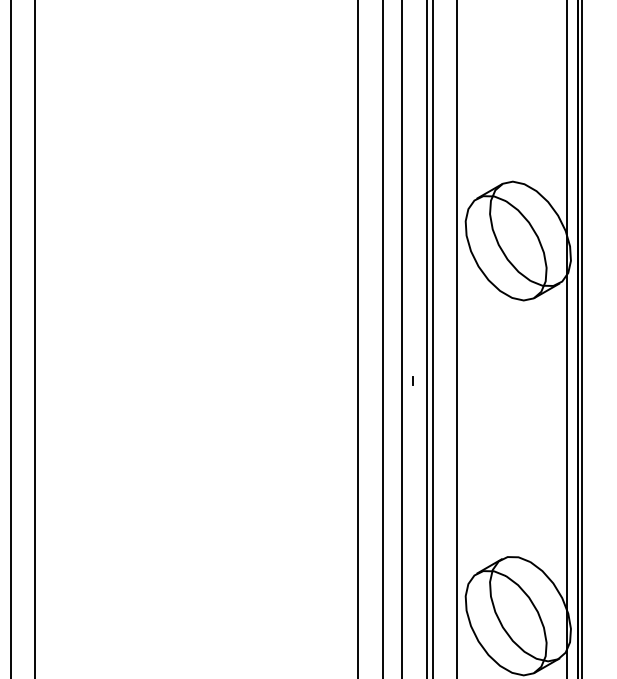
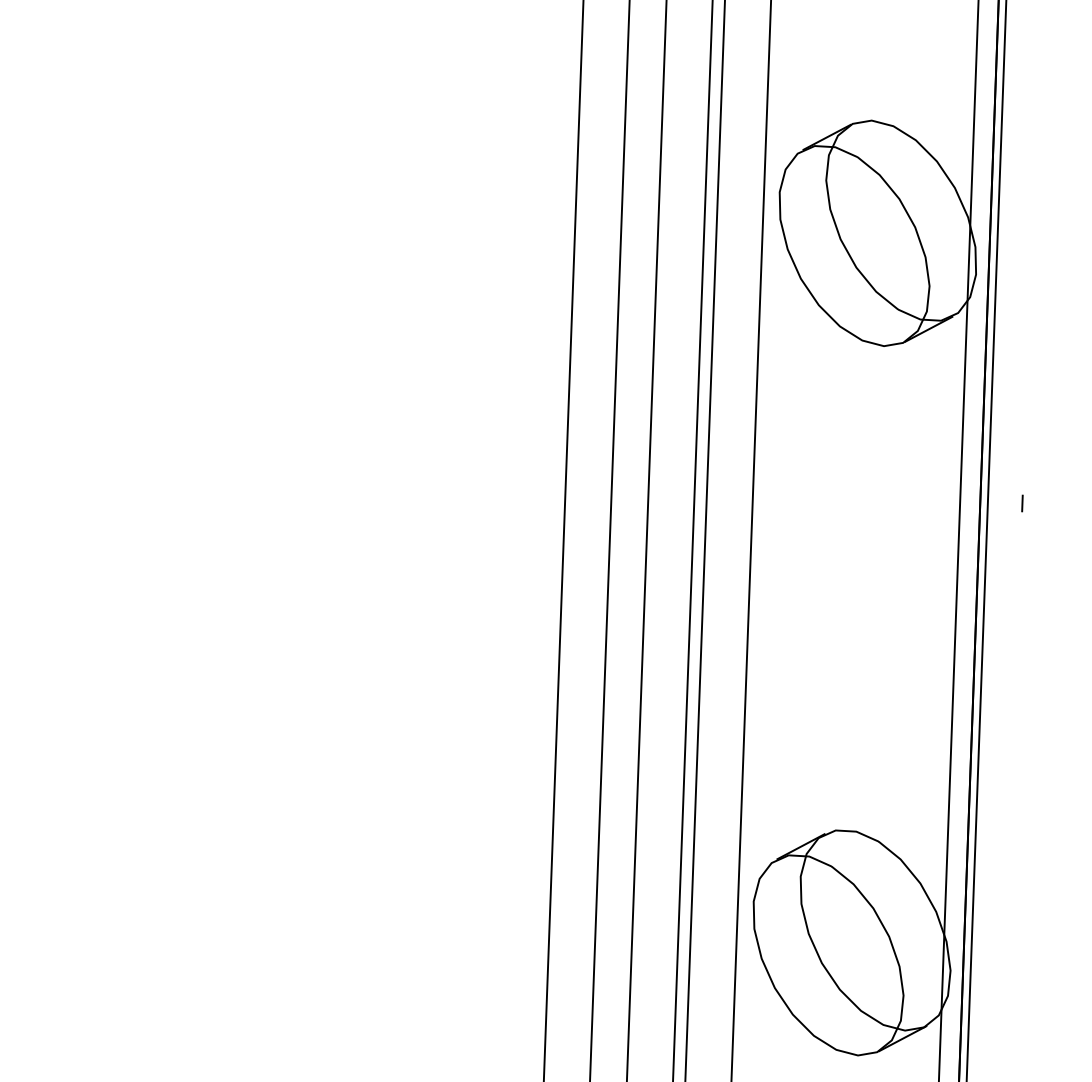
line: (412, 380) -> (1021, 502), moved

